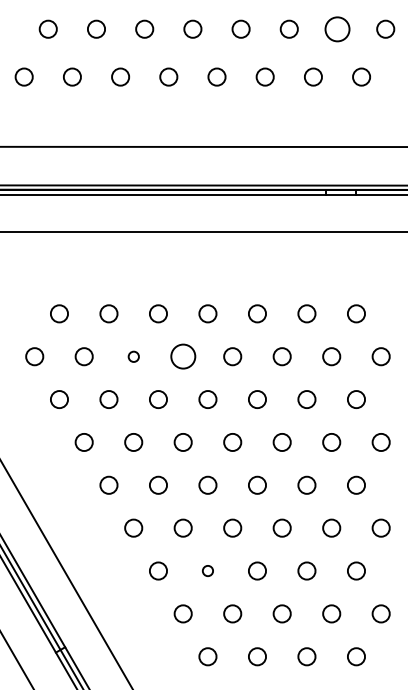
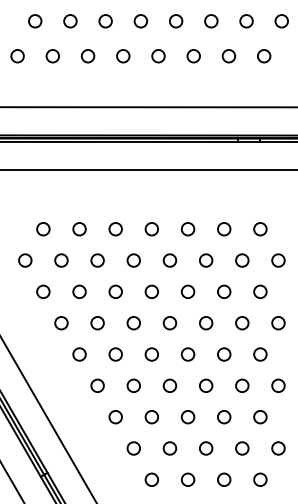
circle: (337, 28) -> (246, 20), size x0.71
circle: (133, 356) -> (97, 260), size x1.67
circle: (182, 356) -> (133, 260), size x0.71
circle: (207, 570) -> (151, 416), size x1.67

